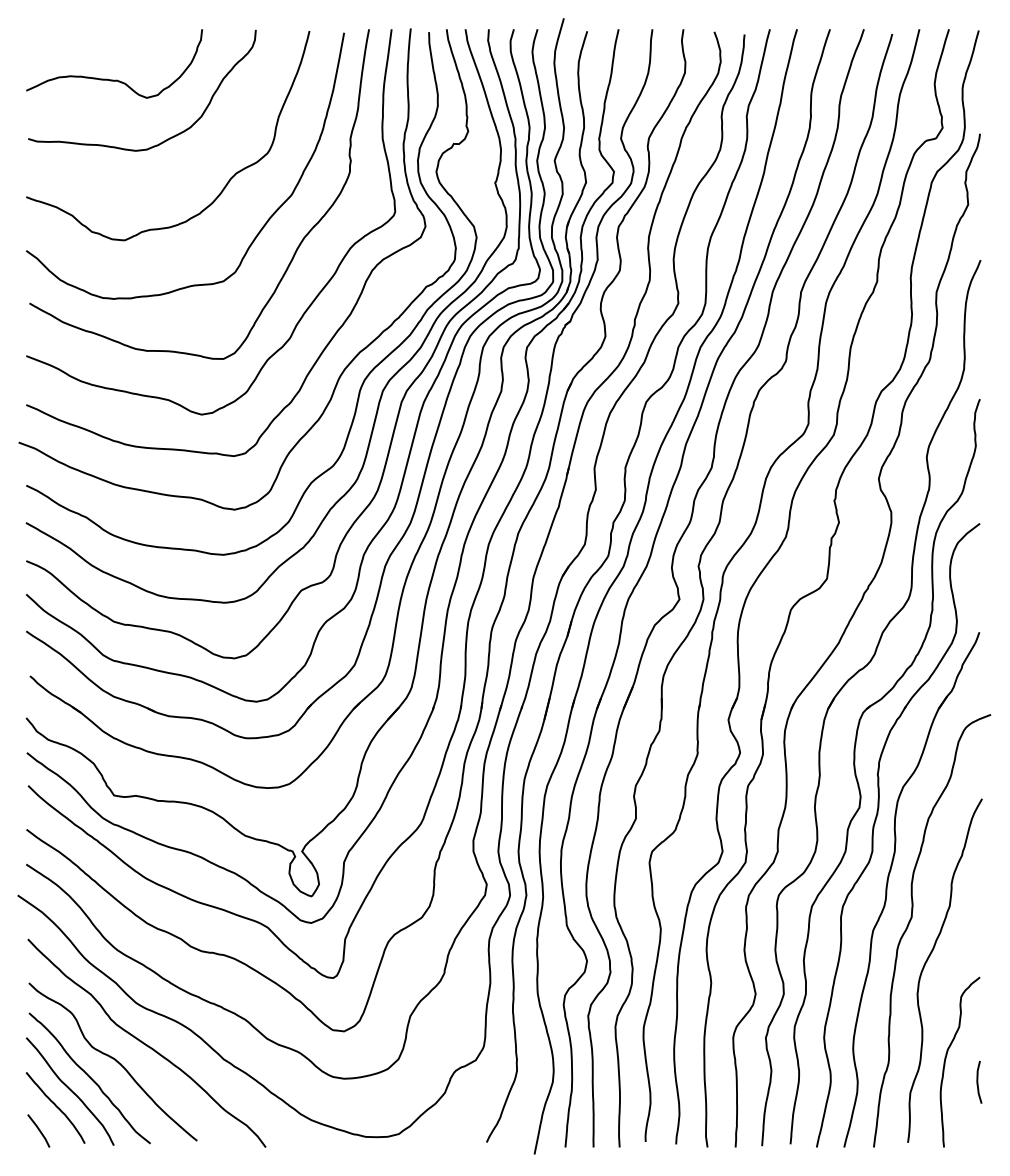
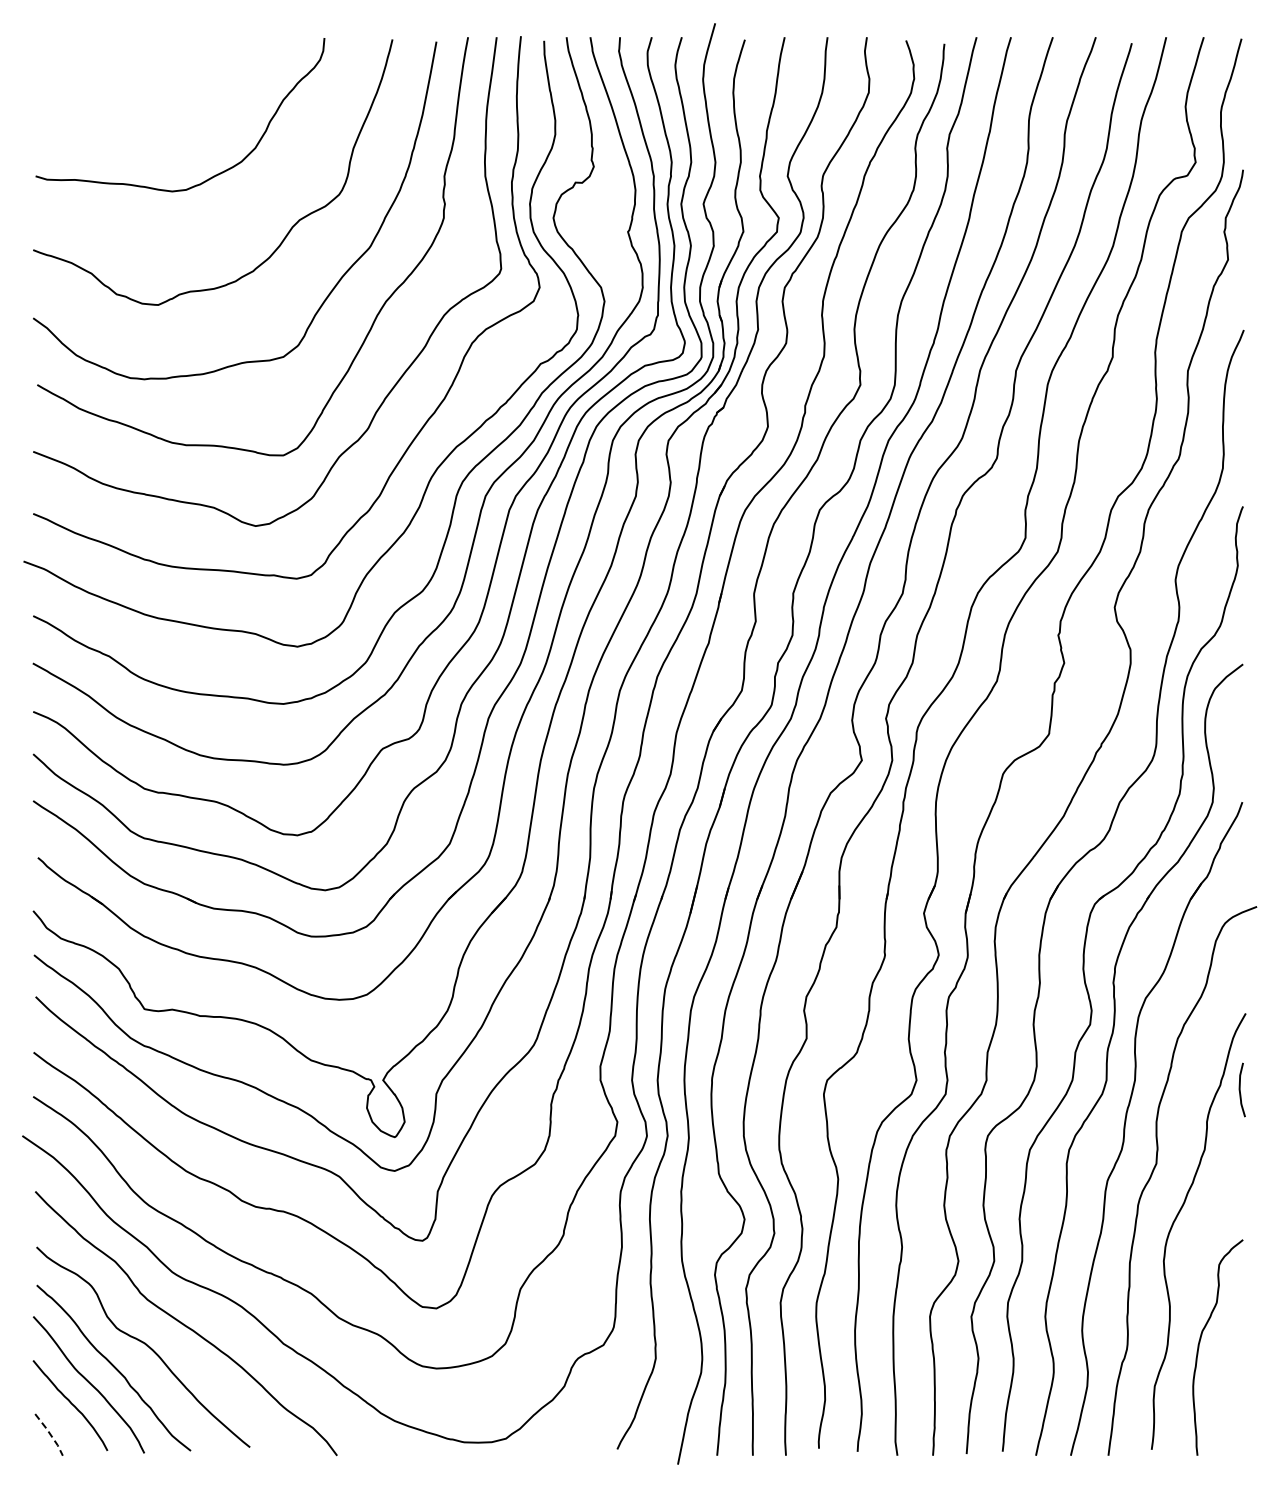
curve: (114, 79) -> (145, 101), removed
curve: (977, 1081) -> (1240, 1089), moved
line: (39, 1130) -> (50, 1434), solid -> dashed

